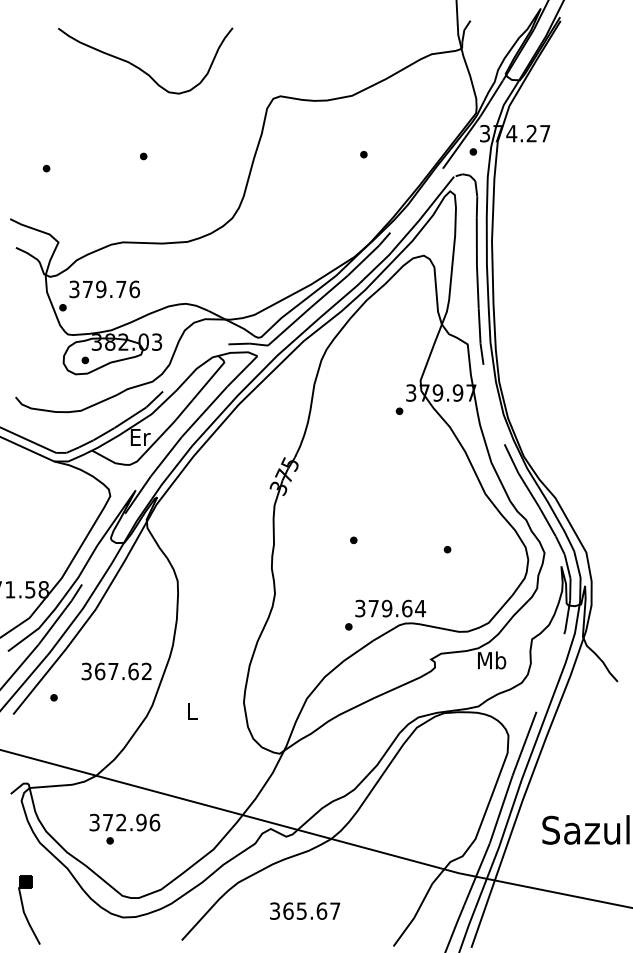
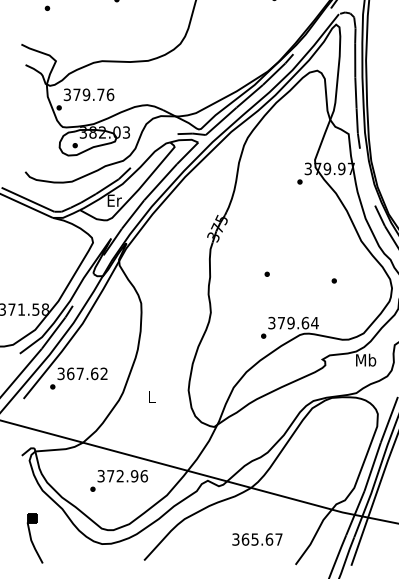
text: (116, 671) -> (82, 373), moved
text: (124, 822) -> (122, 476), moved
text: (305, 910) -> (257, 539), moved

